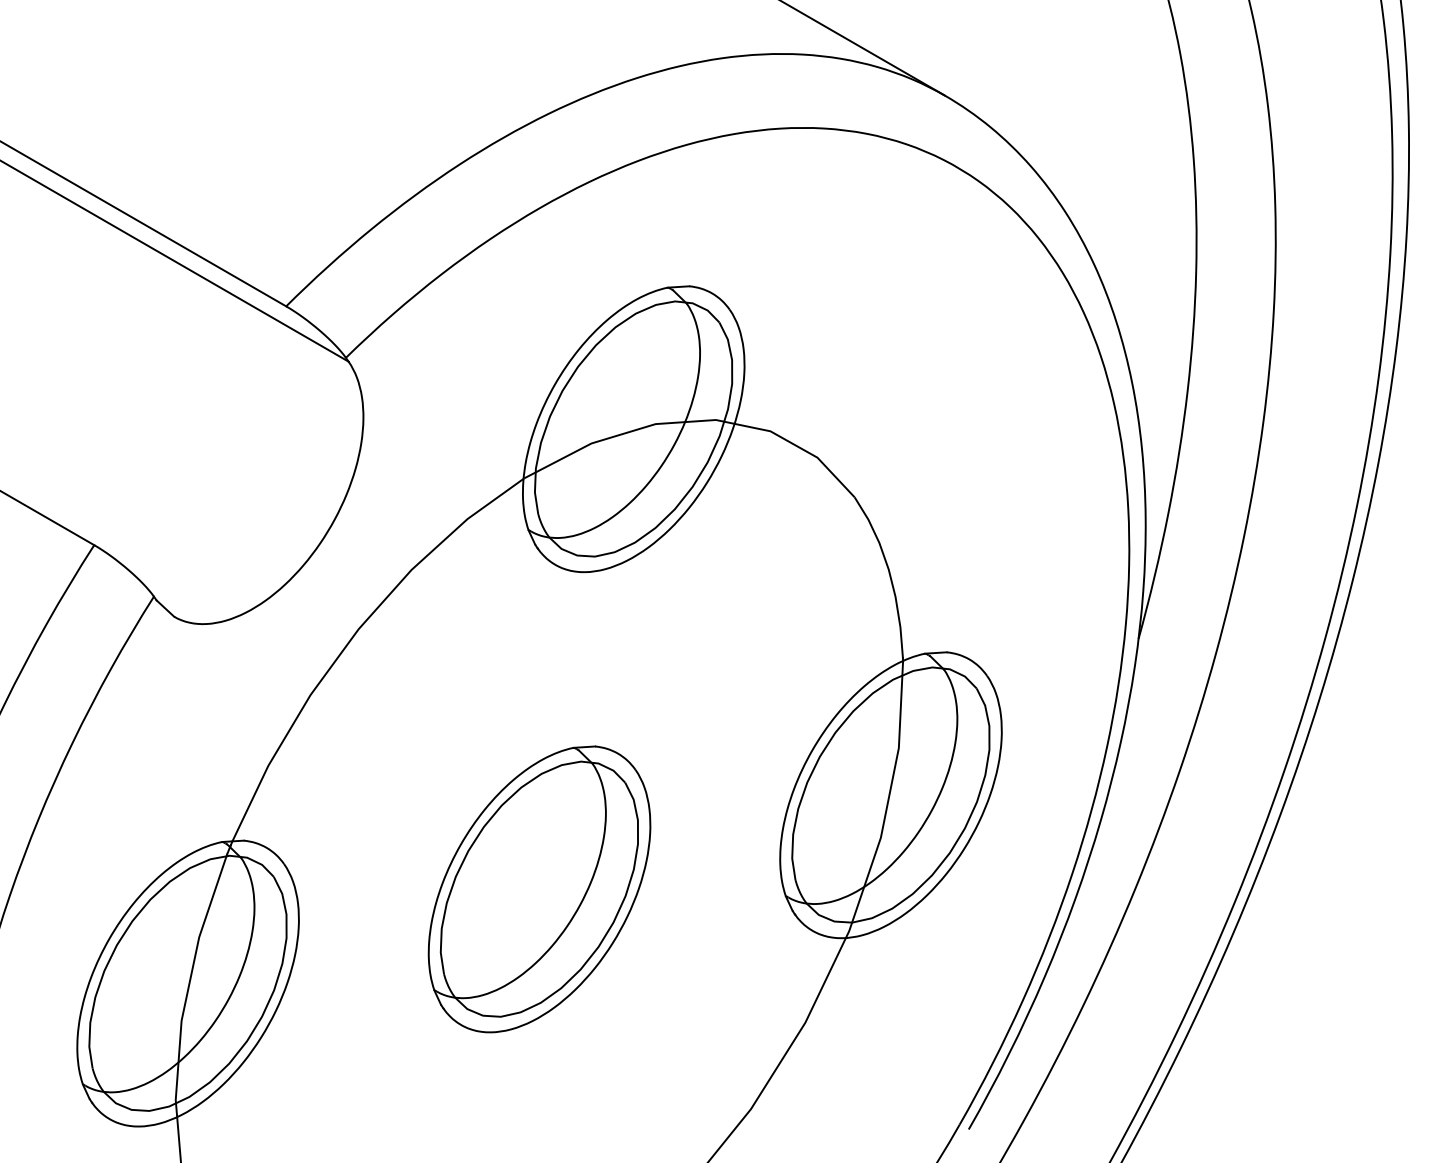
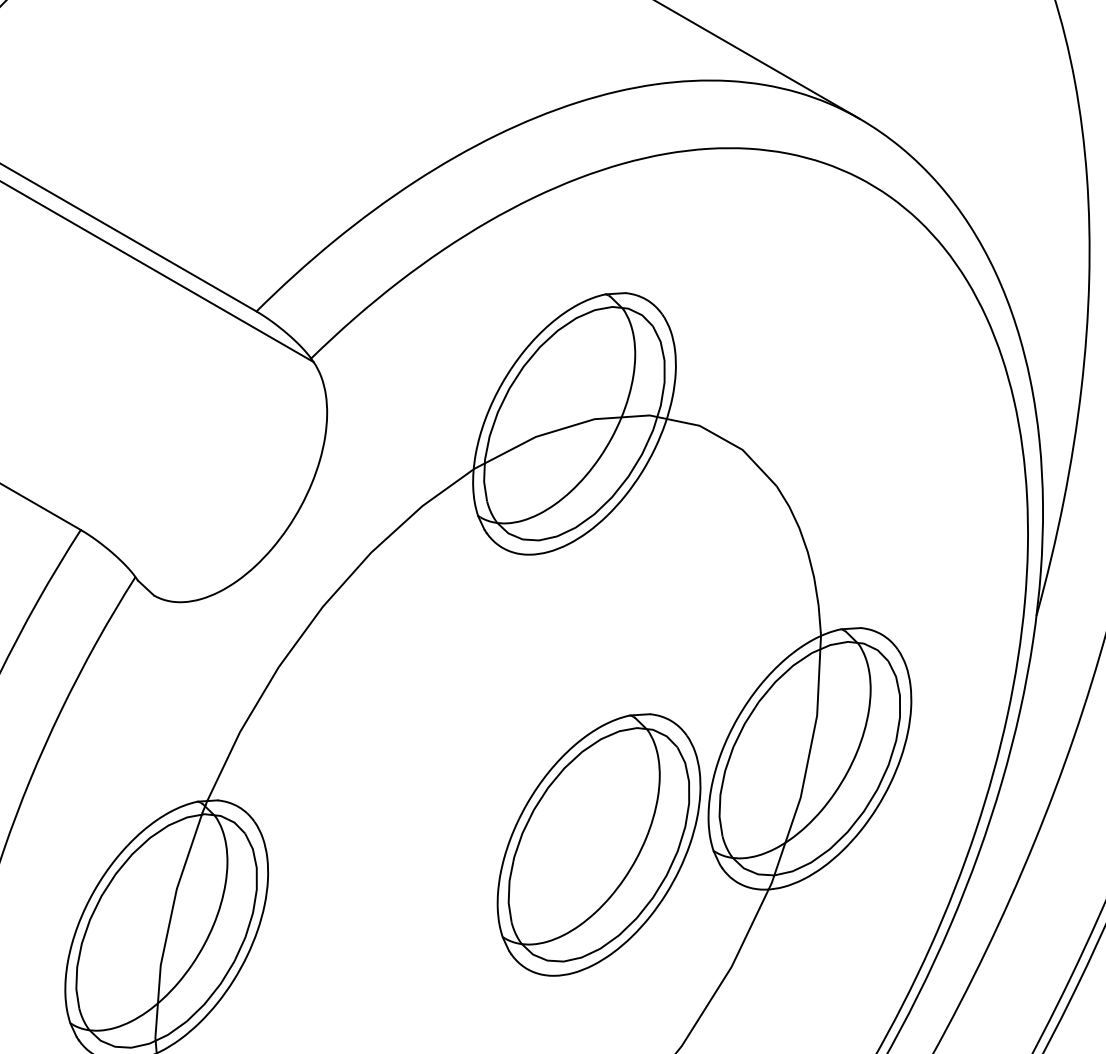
part: (539, 889) -> (599, 845), moved

